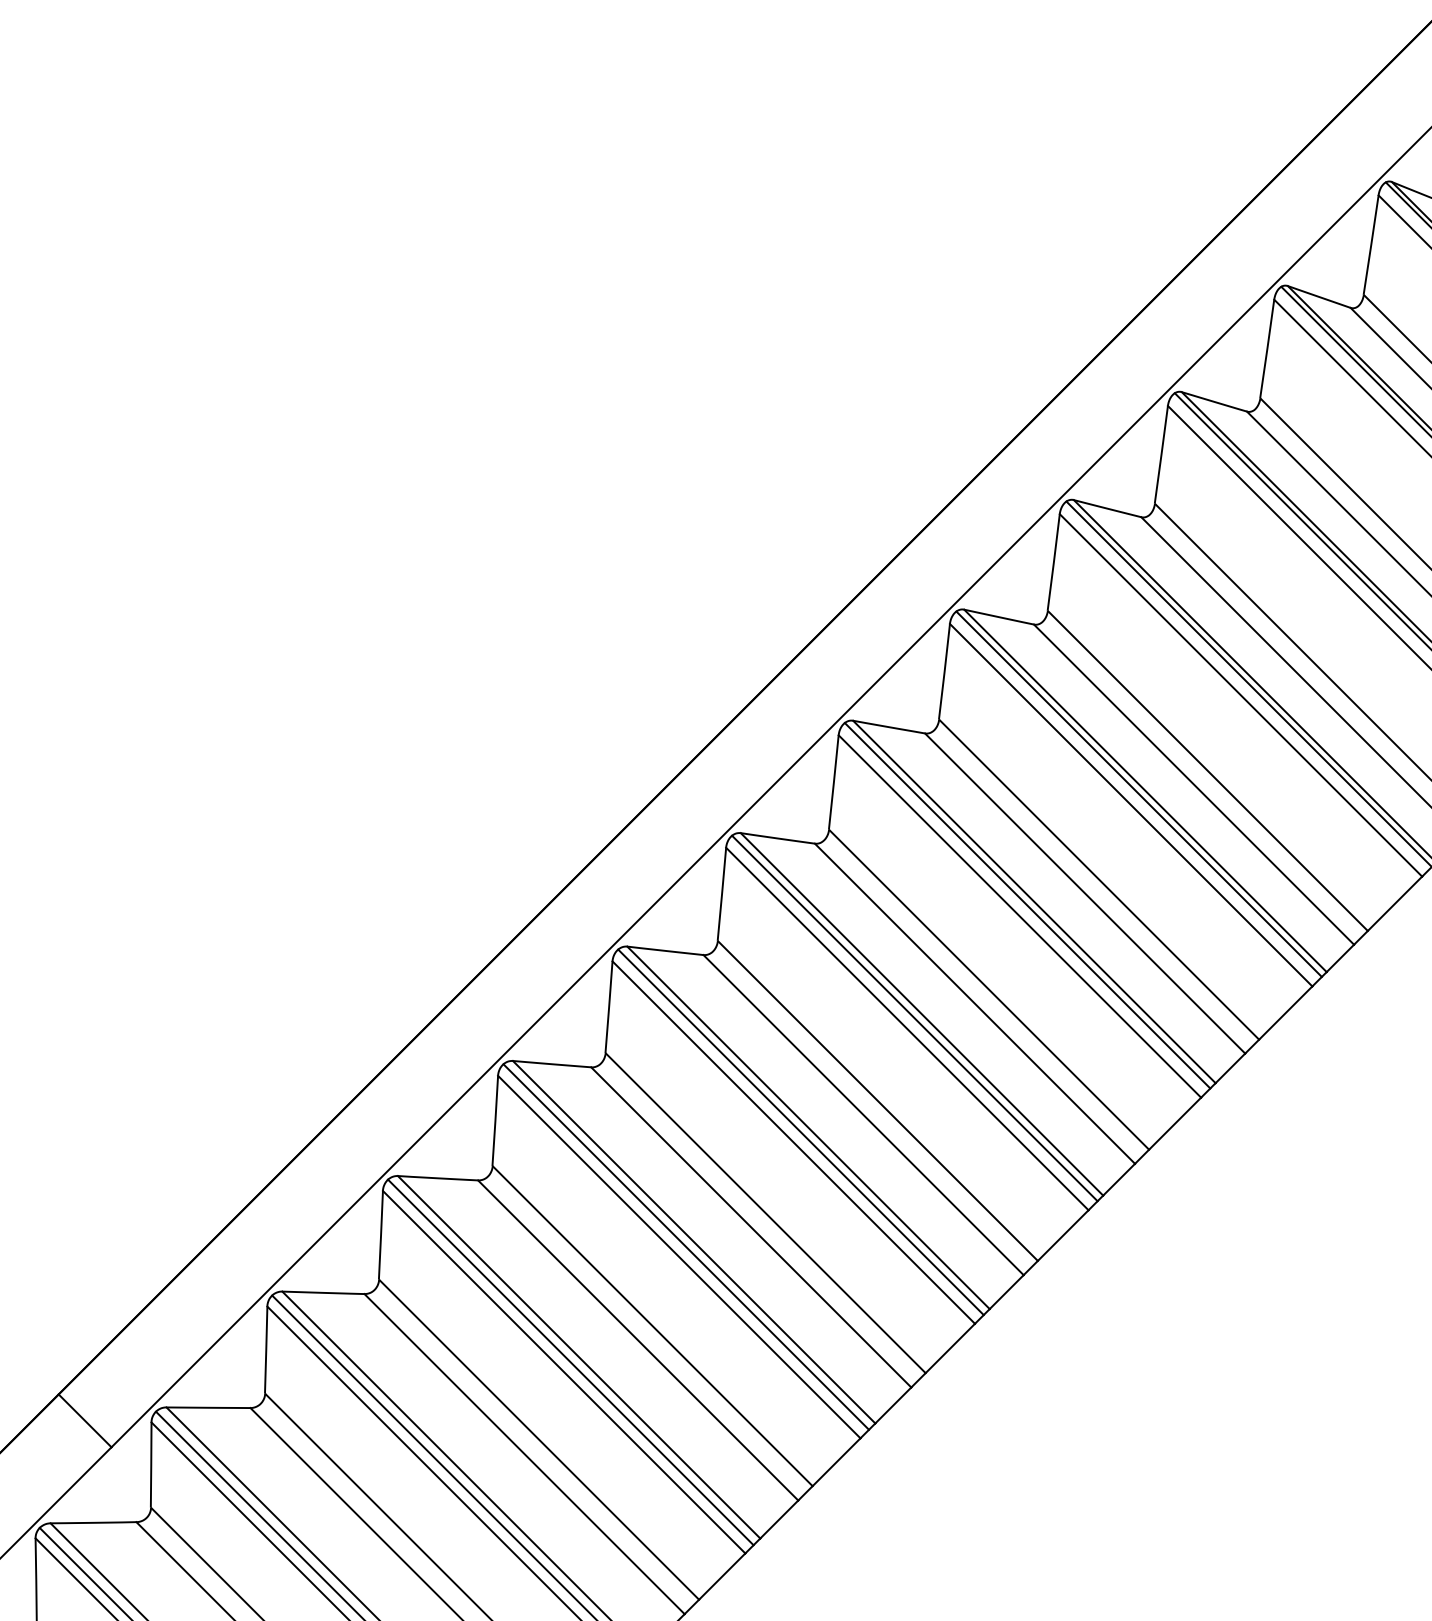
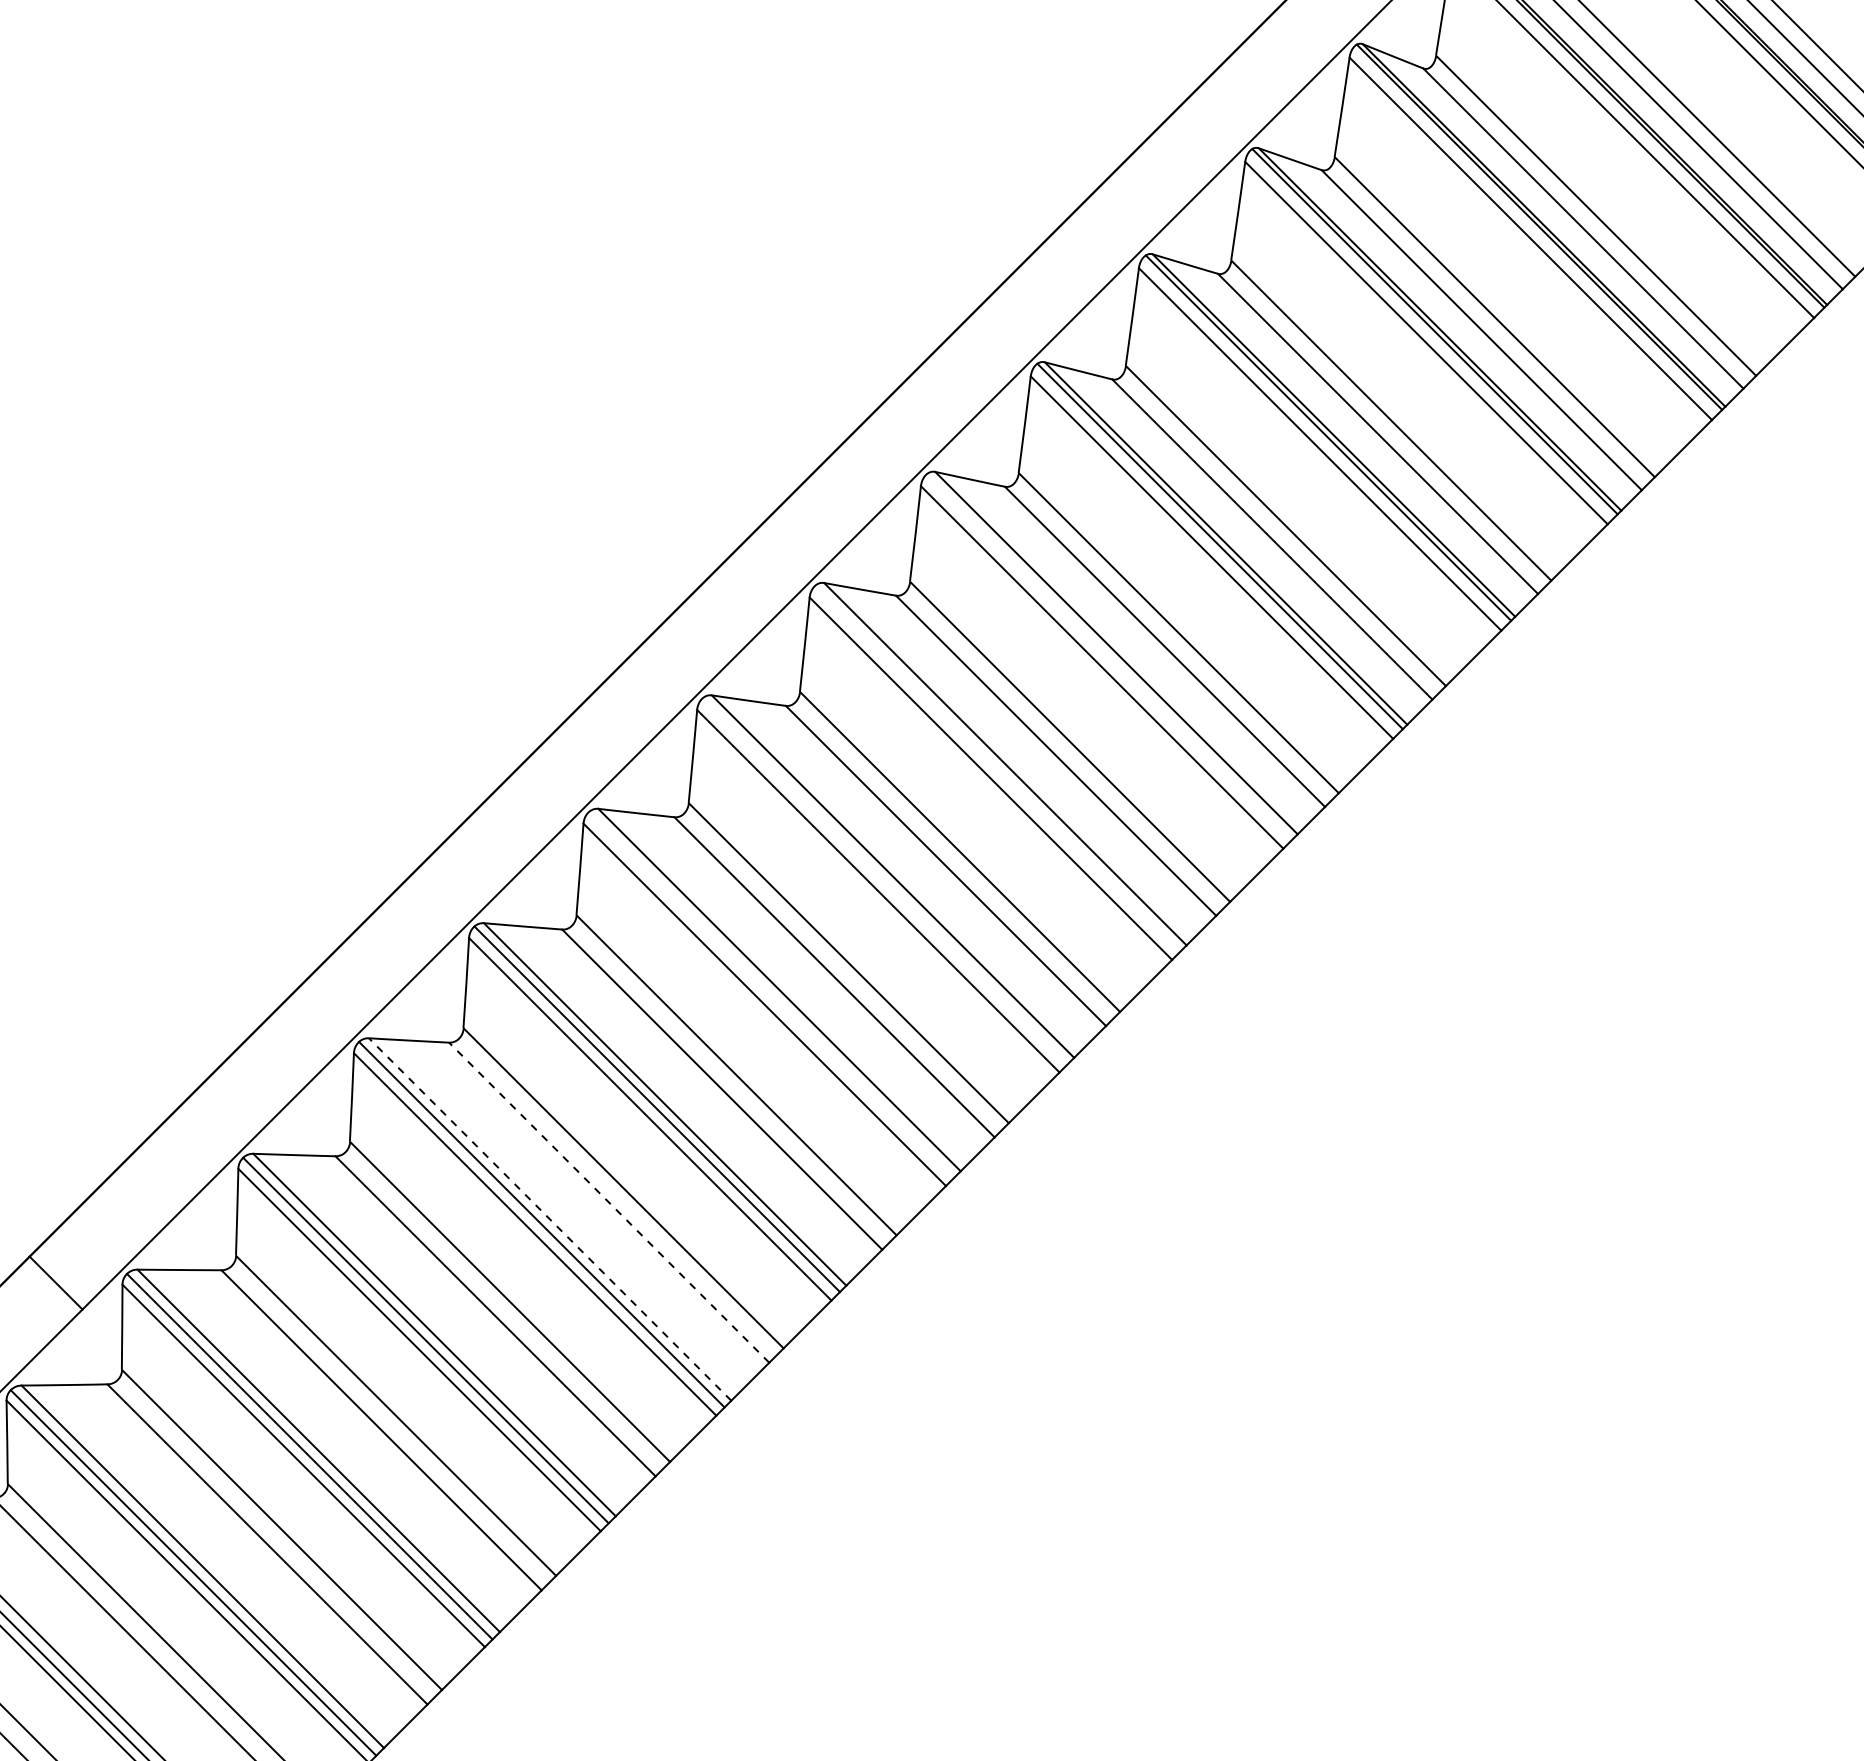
line: (1138, 794) -> (1109, 656), removed
line: (1027, 905) -> (998, 767), removed
line: (914, 1018) -> (885, 880), removed
line: (800, 1132) -> (771, 994), removed
line: (637, 1340) -> (608, 1202), solid -> dashed
line: (578, 1357) -> (549, 1219), solid -> dashed

